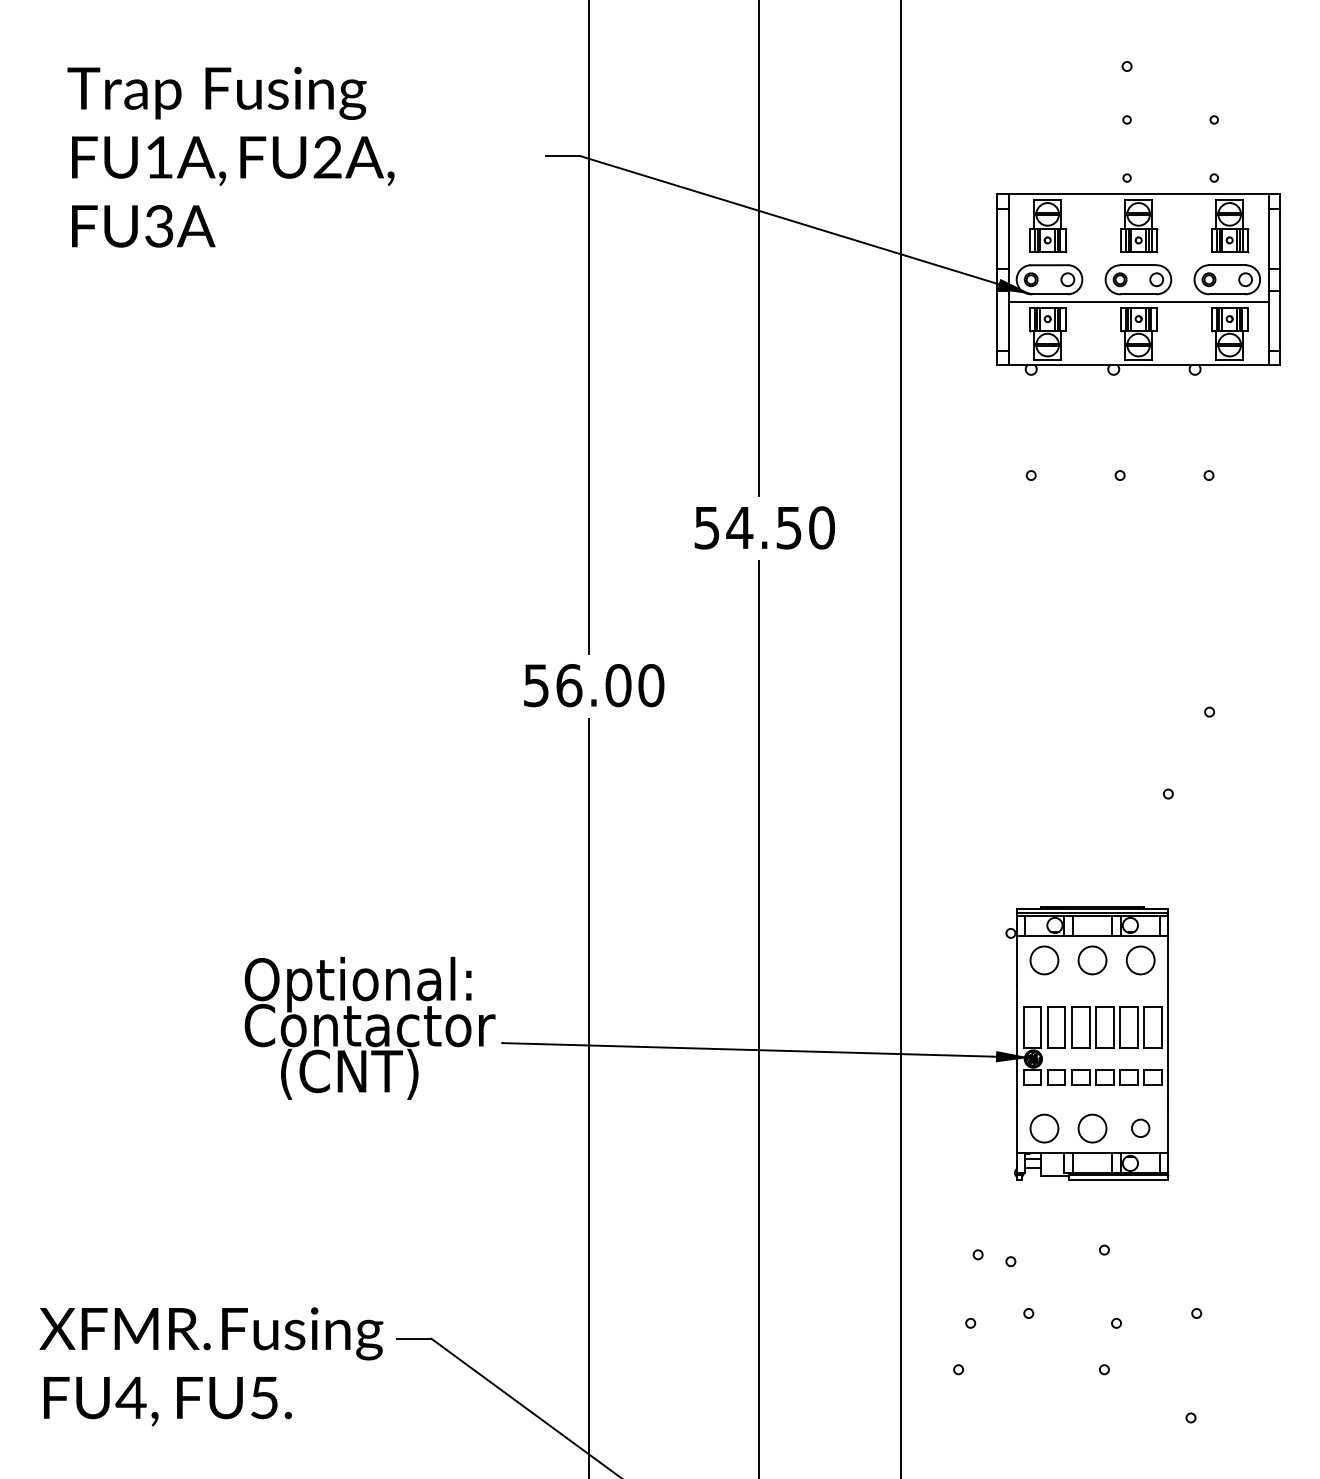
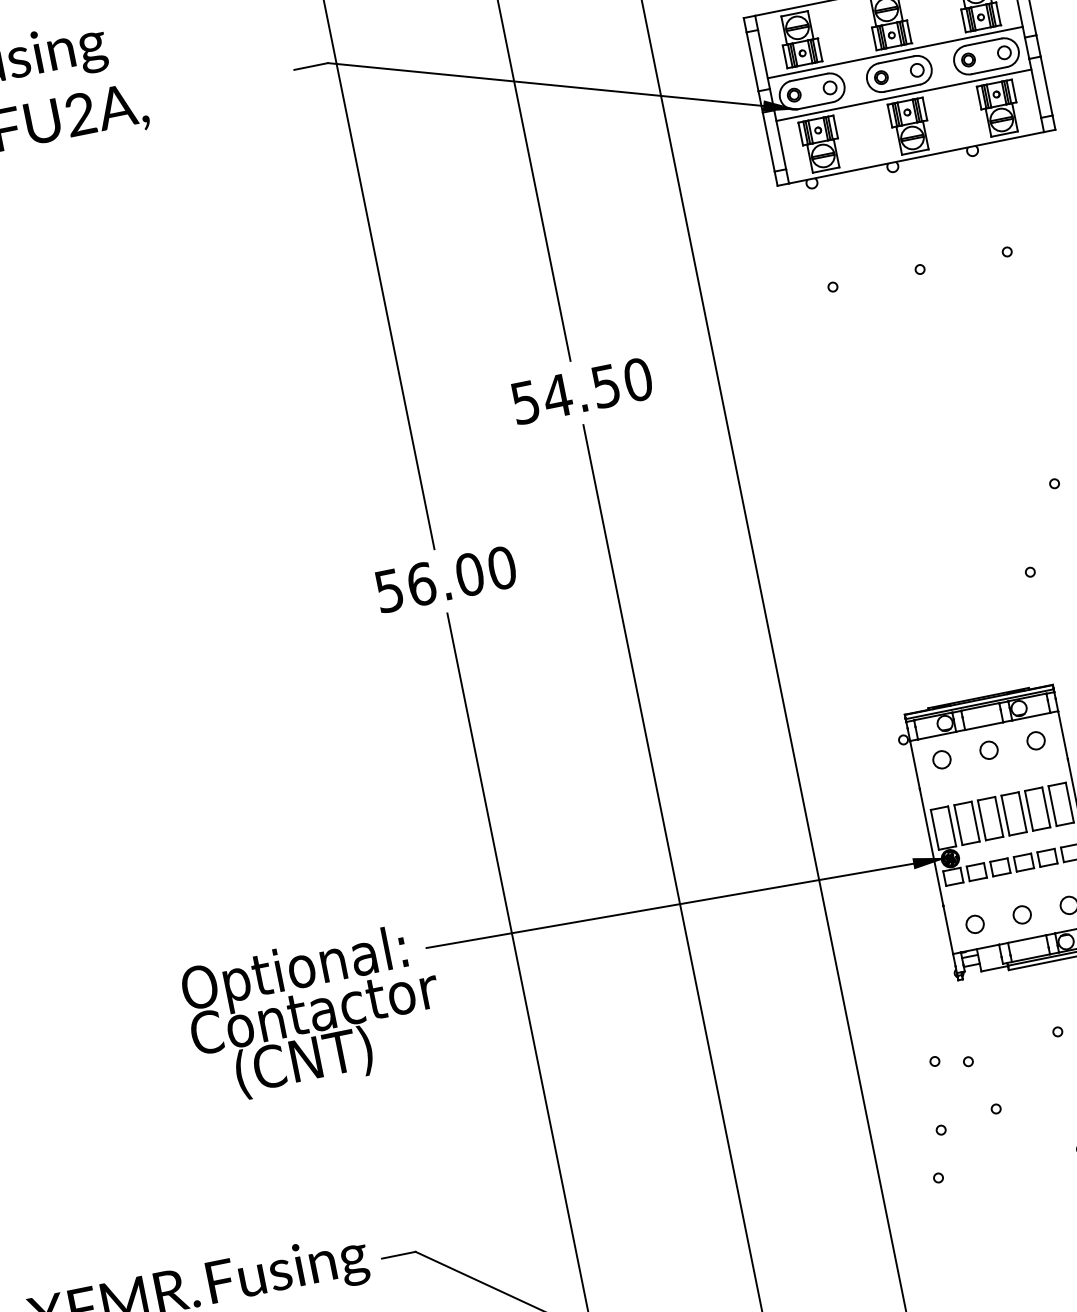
line: (1138, 257) -> (895, 52), added
circle: (1044, 960) -> (941, 759), size x0.62
circle: (1092, 960) -> (988, 750), size x0.62
circle: (1140, 960) -> (1035, 740), size x0.62
text: (369, 1028) -> (314, 1013), moved
circle: (1044, 1127) -> (974, 923), size x0.62
circle: (1092, 1127) -> (1021, 914), size x0.62

